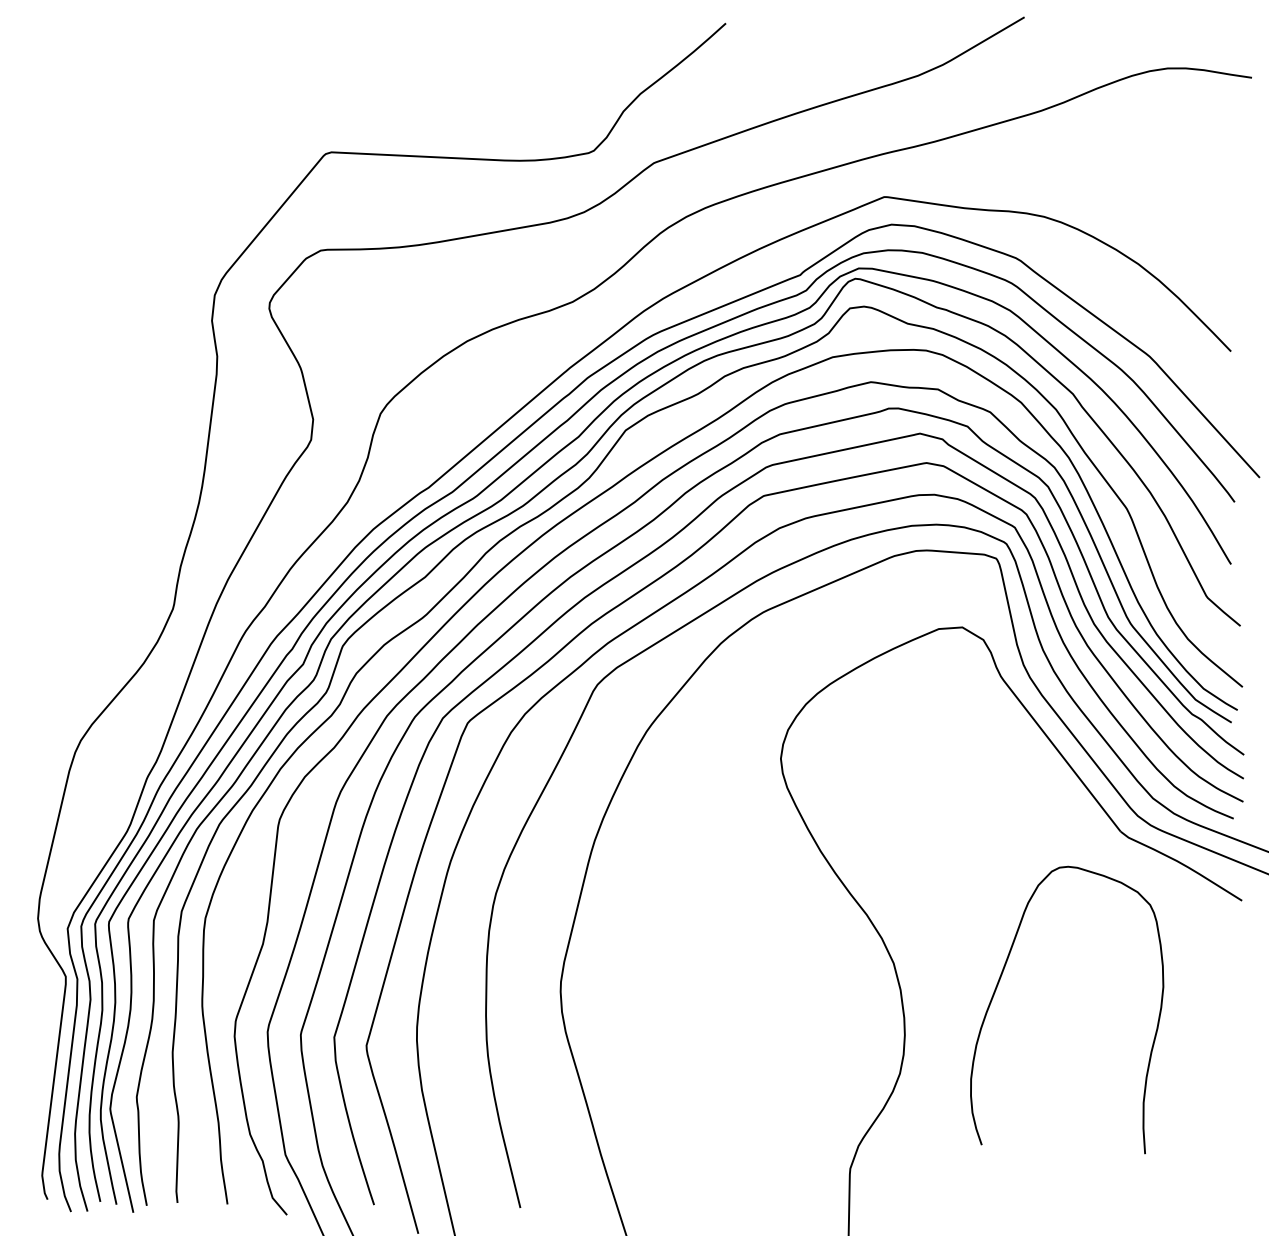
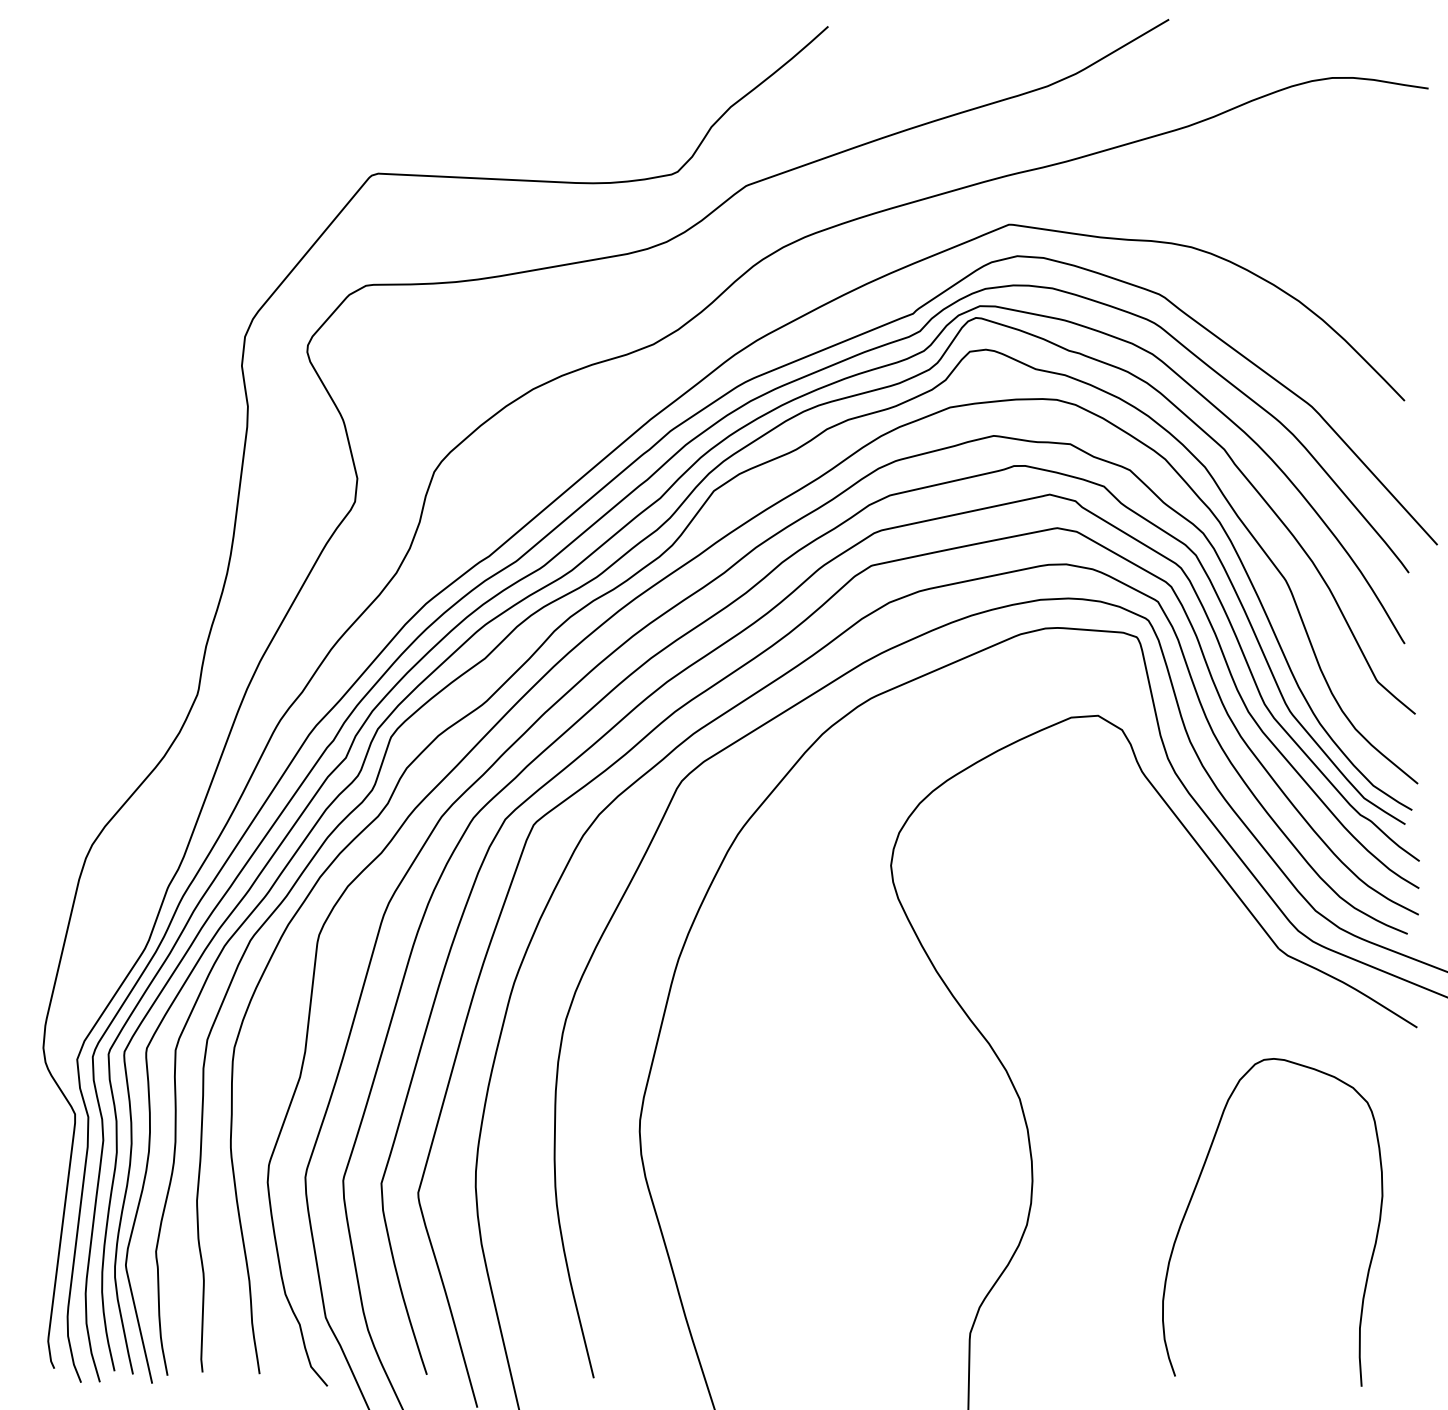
curve: (998, 984) -> (1194, 1193), moved

